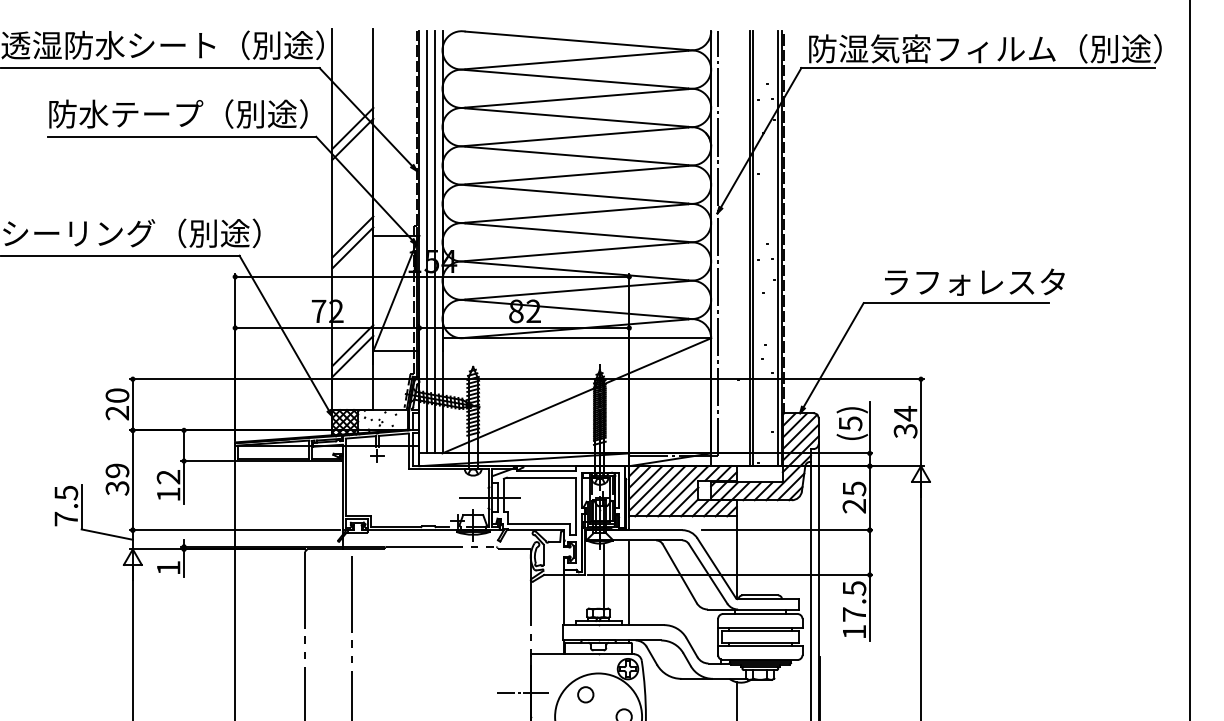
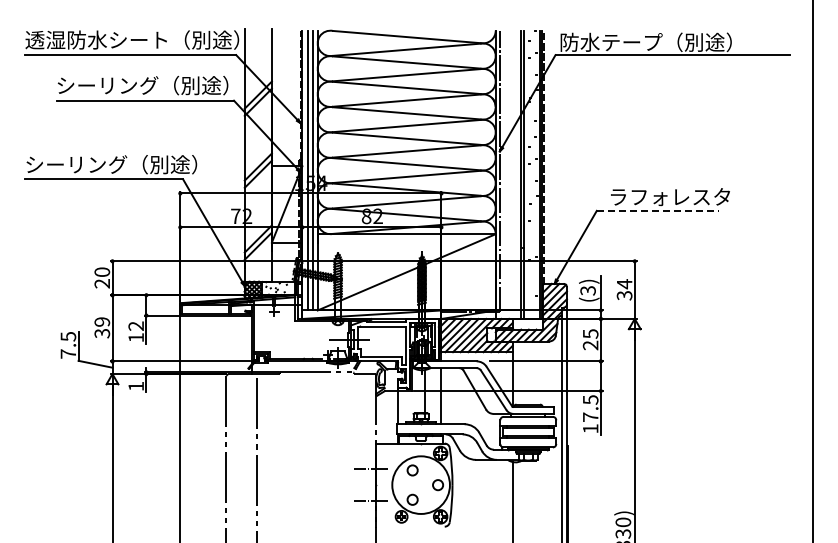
text: (1000, 49) -> (687, 42), 防湿気密フィルム（別途） -> 防水テープ（別途）
text: (126, 113) -> (108, 85), 防水テープ（別途） -> シーリング（別途）
line: (956, 302) -> (658, 210), solid -> dashed
text: (849, 423) -> (587, 290), (5) -> (3)

